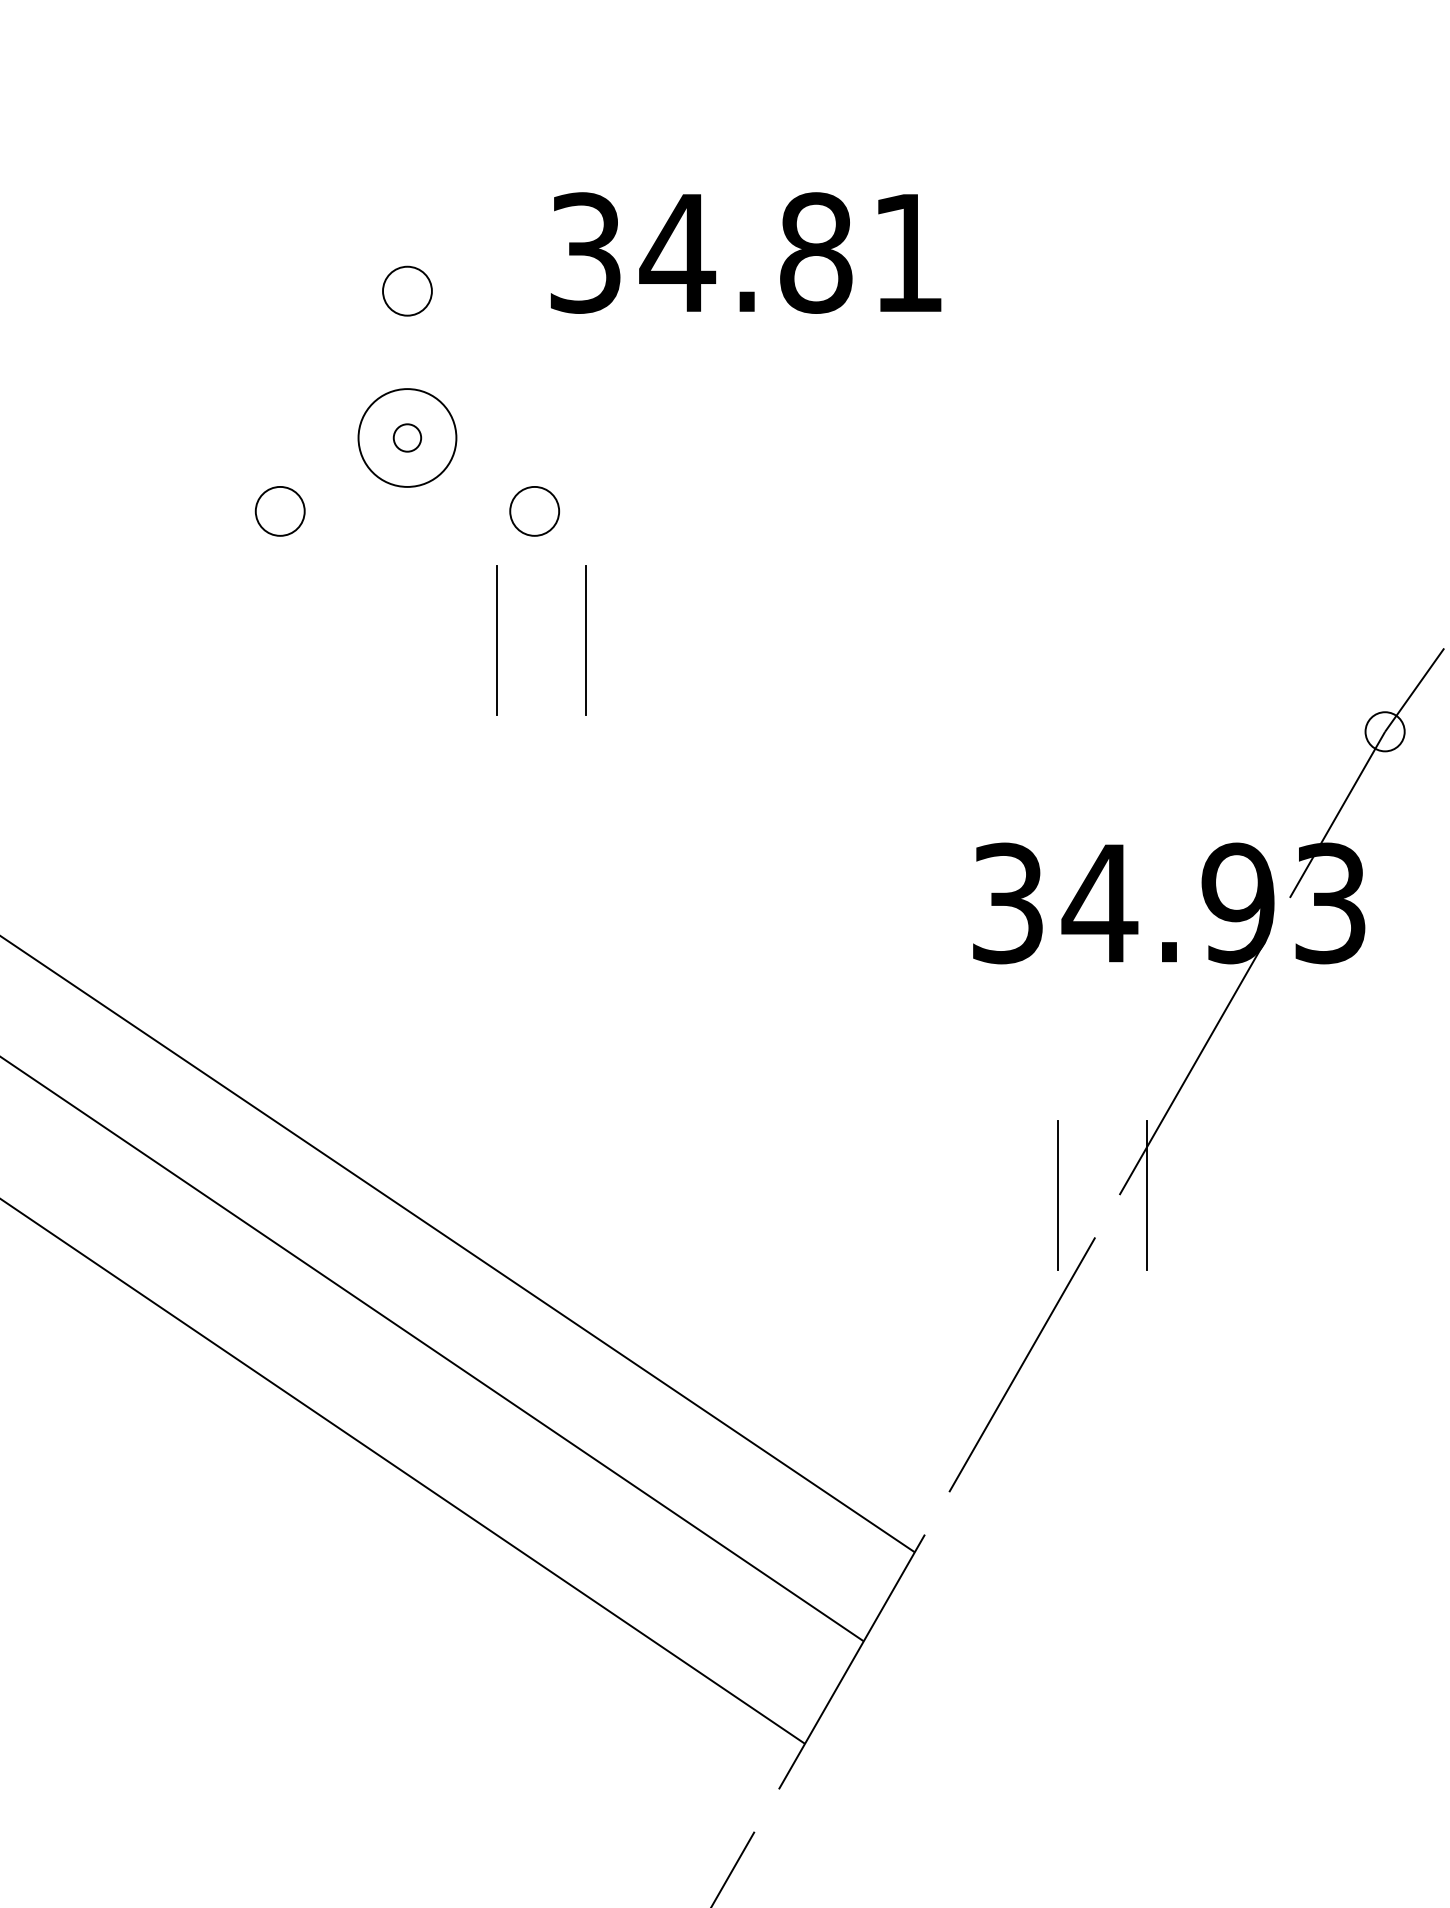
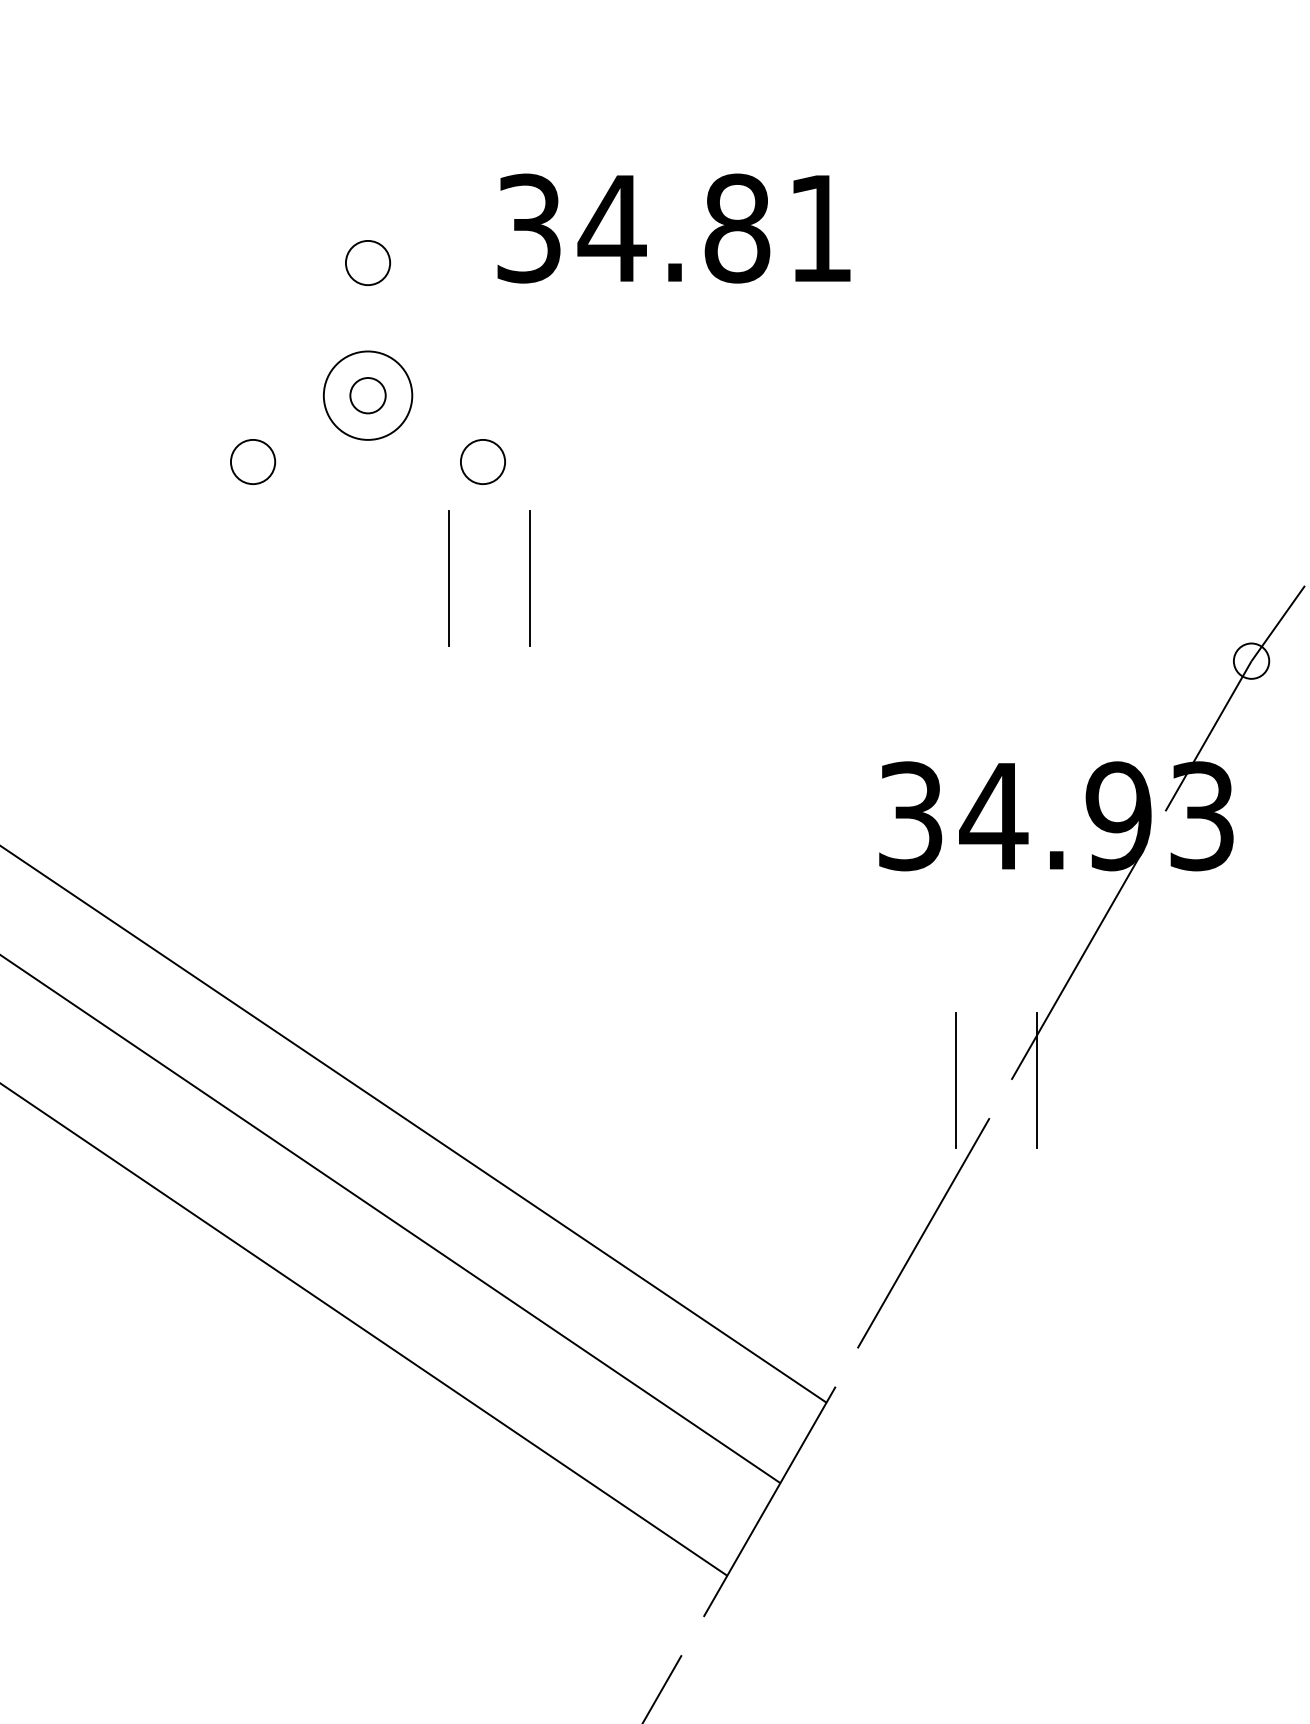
part: (407, 437) -> (368, 395), size x1.43

